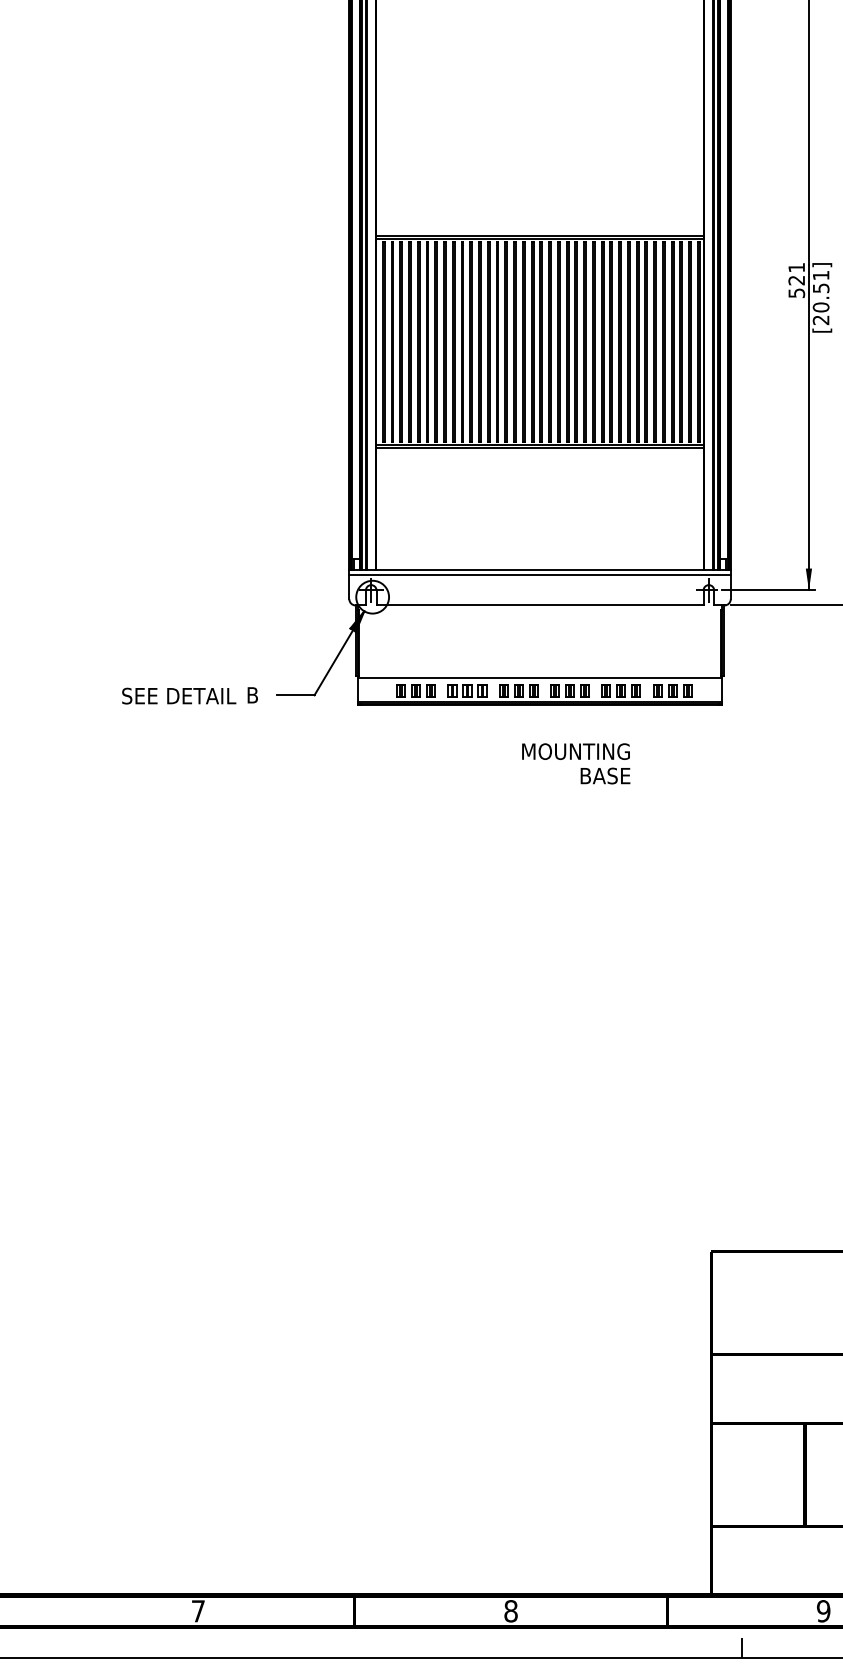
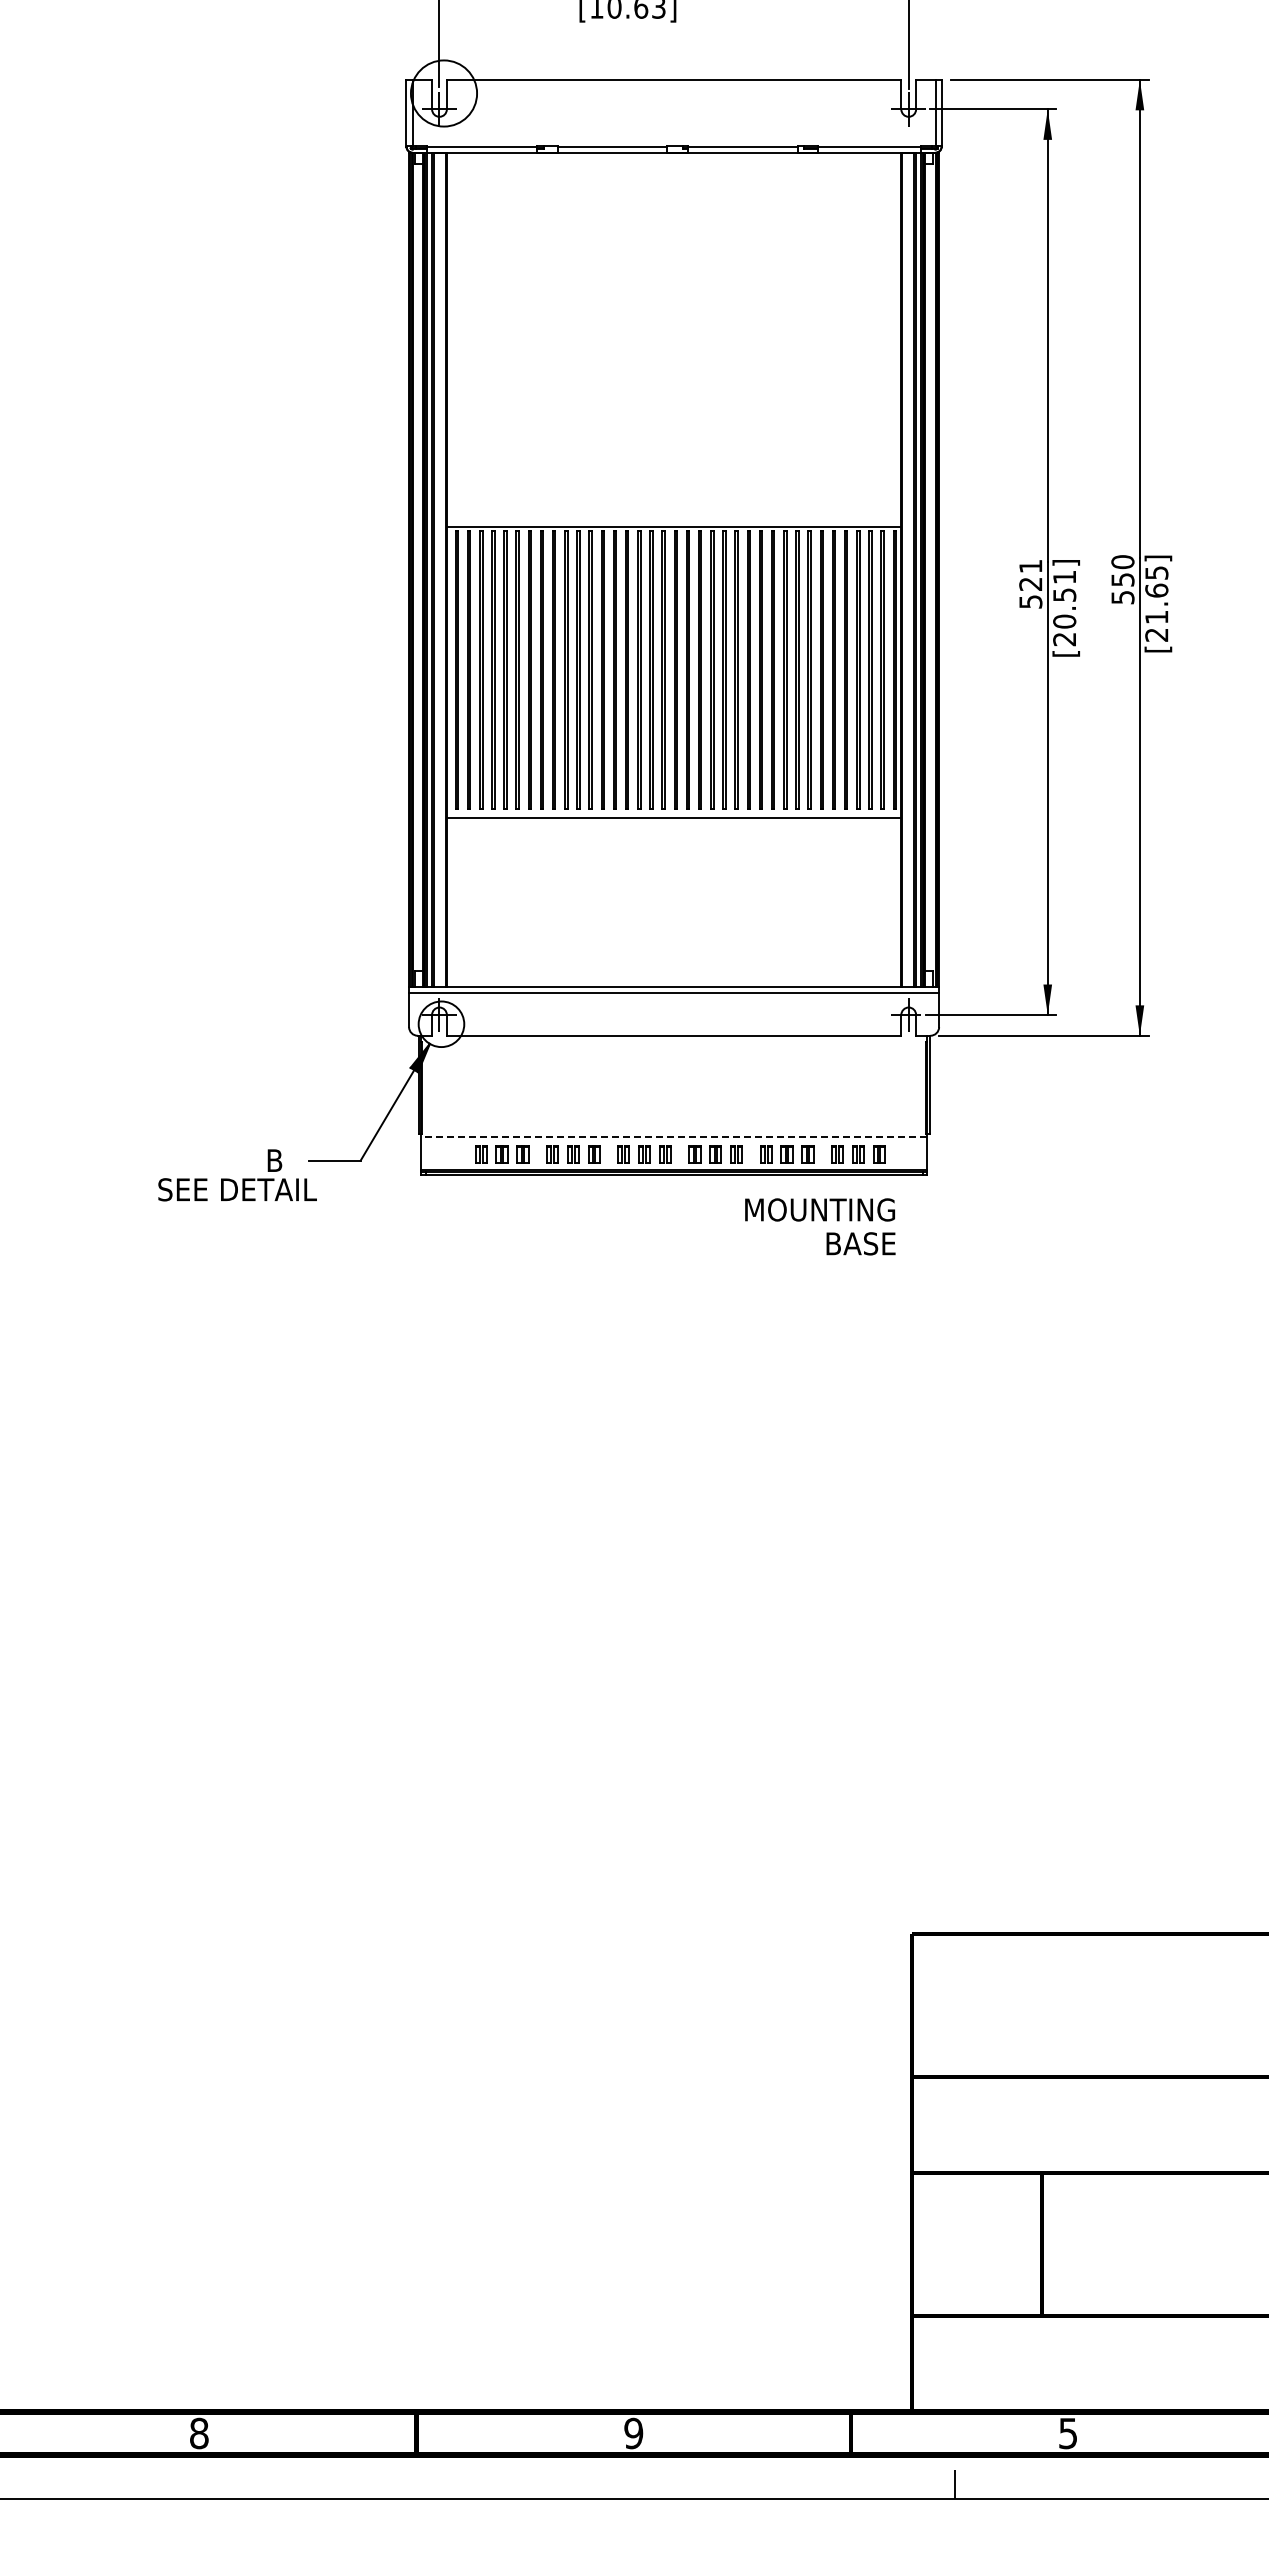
line: (539, 236) -> (673, 522), removed
line: (539, 445) -> (673, 813), removed
line: (540, 677) -> (674, 1136), solid -> dashed
text: (179, 695) -> (237, 1189), moved
text: (576, 763) -> (820, 1226), moved
text: (198, 1611) -> (199, 2433), 7 -> 8
text: (510, 1611) -> (633, 2433), 8 -> 9
text: (823, 1611) -> (1067, 2433), 9 -> 5

